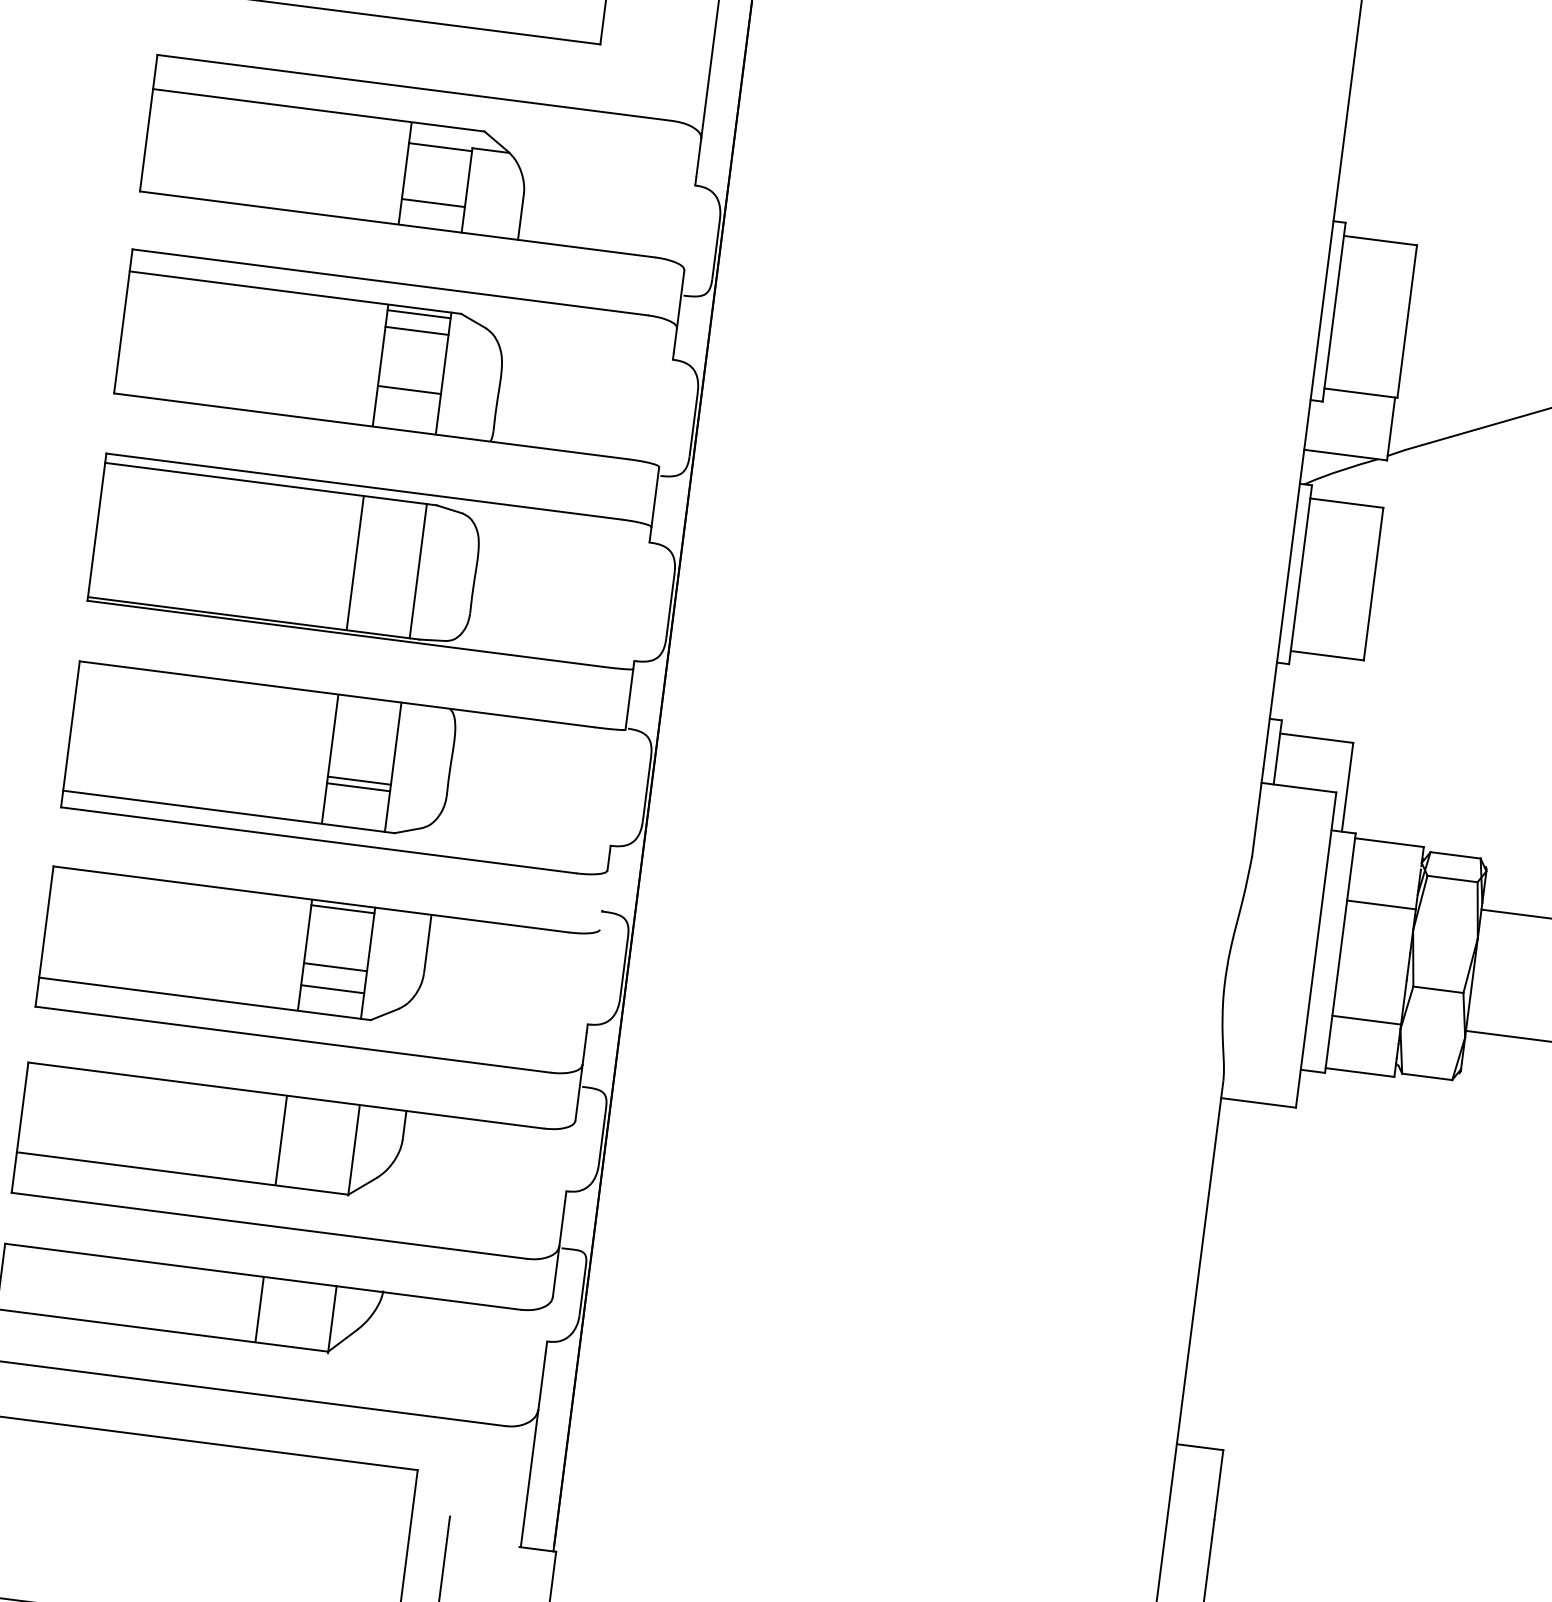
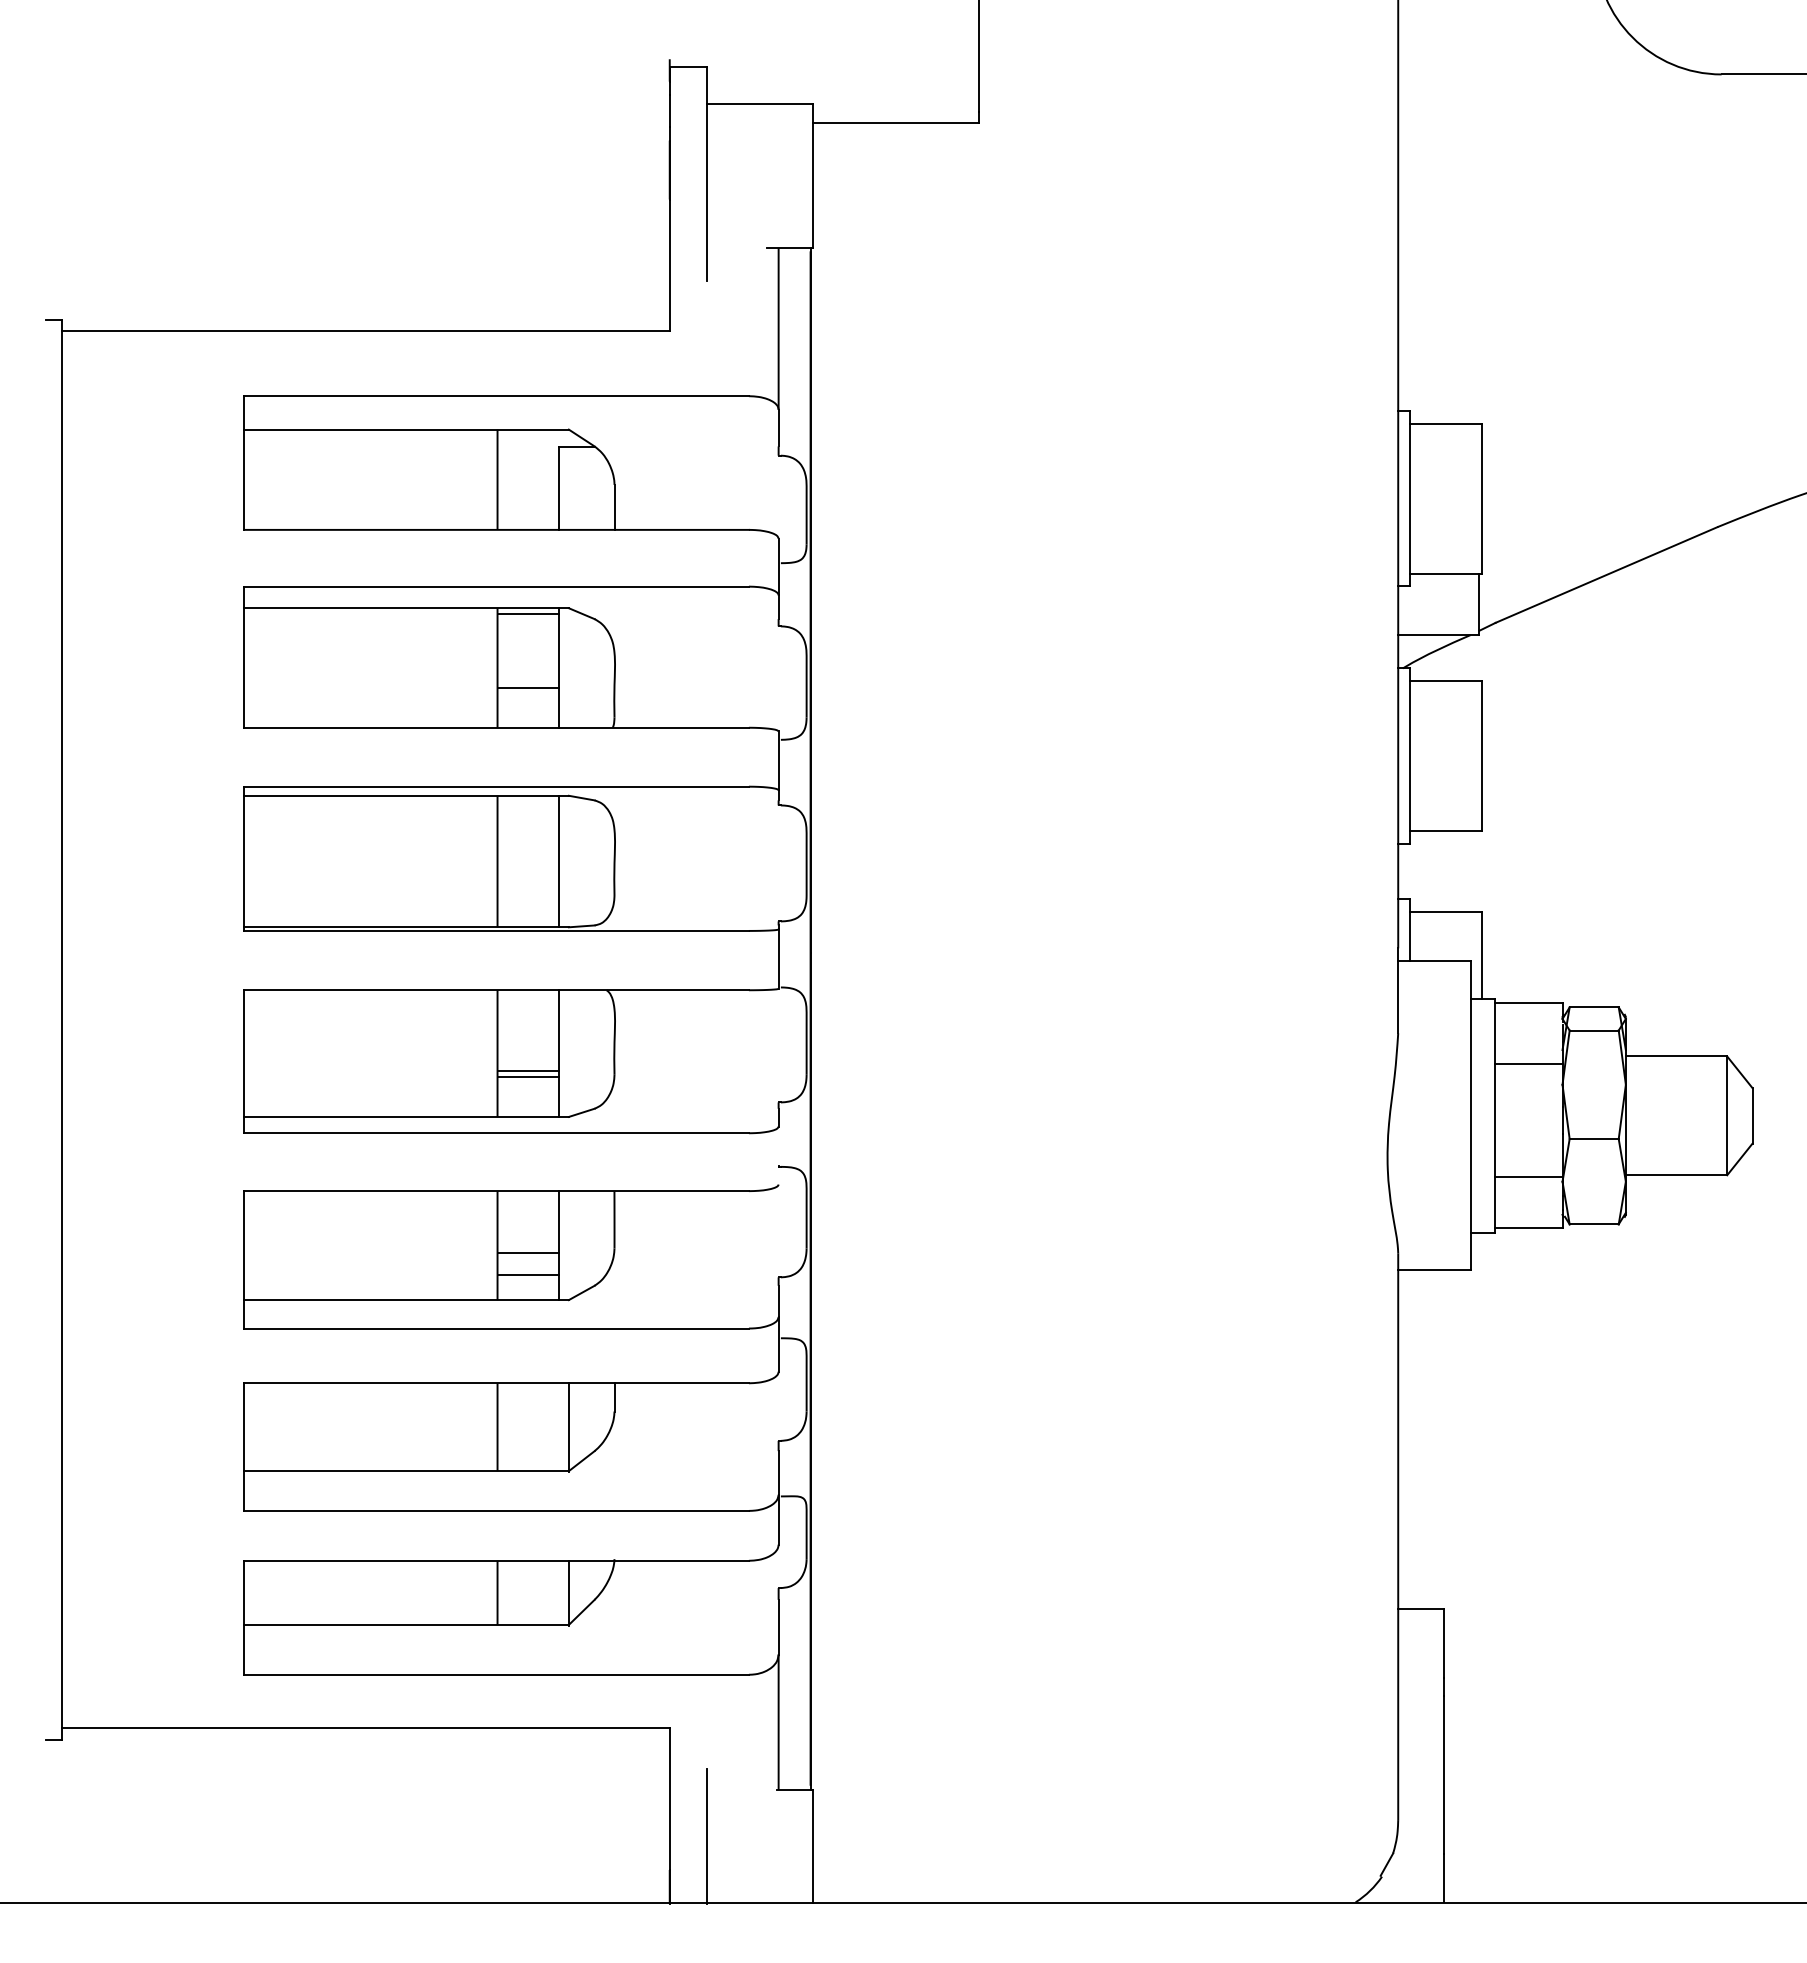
line: (440, 147) -> (528, 450), removed
line: (433, 202) -> (528, 504), removed
line: (417, 331) -> (528, 630), removed
line: (343, 909) -> (528, 1196), removed

